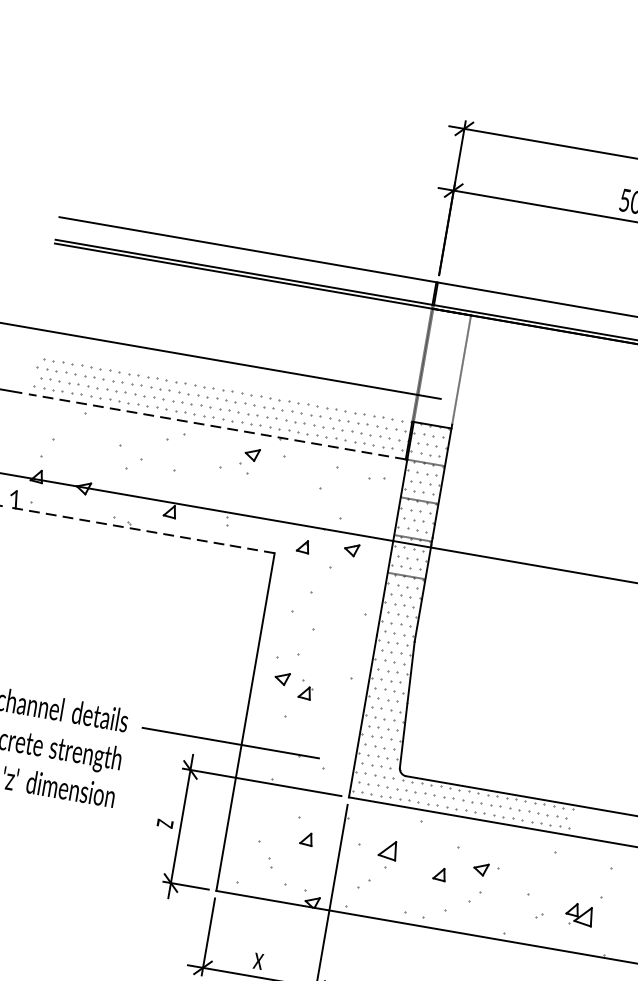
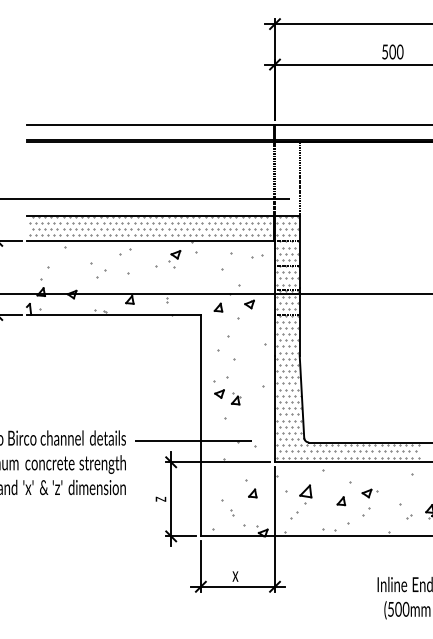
line: (223, 389) -> (150, 216), added
line: (217, 426) -> (150, 240), dashed -> solid
line: (141, 530) -> (113, 315), dashed -> solid

